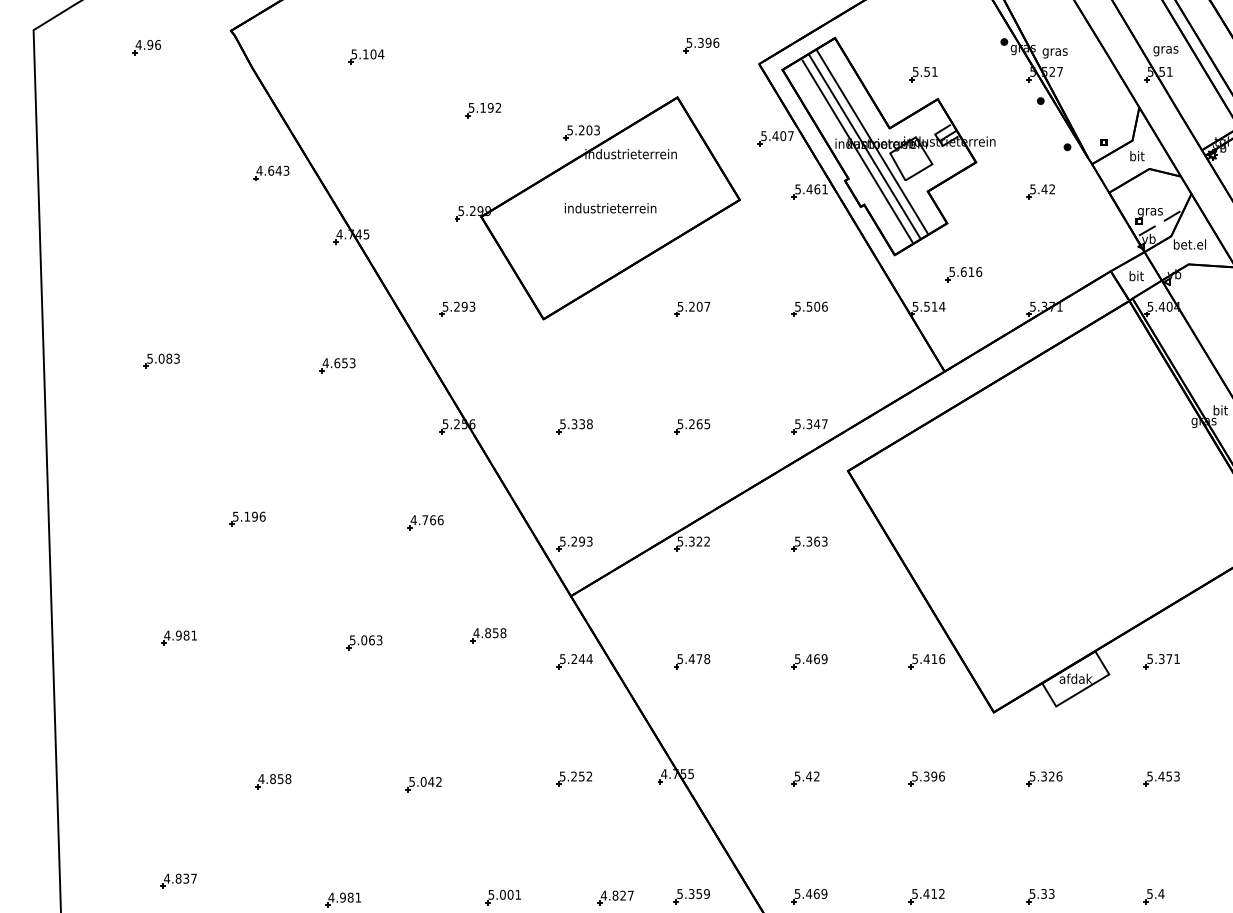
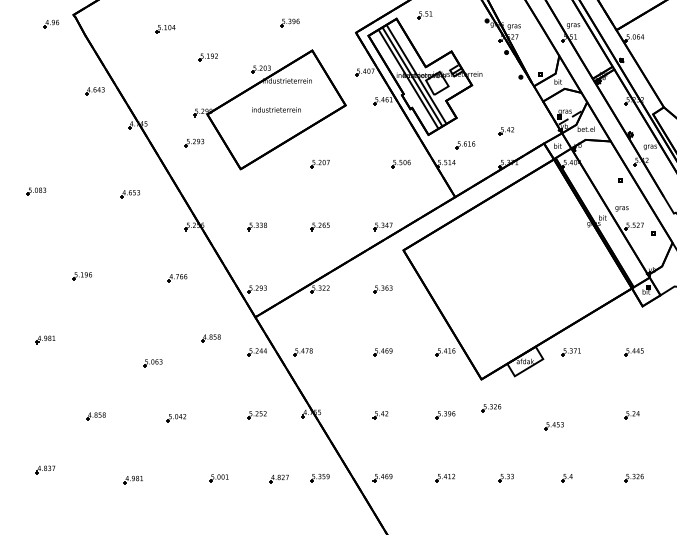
part: (700, 44) -> (289, 22), moved
part: (146, 46) -> (51, 23), moved
part: (365, 58) -> (165, 29), moved
part: (922, 74) -> (424, 15), moved
part: (1040, 192) -> (506, 131), moved
part: (457, 308) -> (194, 142), moved
part: (808, 308) -> (400, 163), moved
part: (363, 643) -> (152, 363), moved
part: (690, 662) -> (302, 352), moved
part: (1044, 779) -> (491, 408), moved
part: (1160, 779) -> (553, 426), moved

